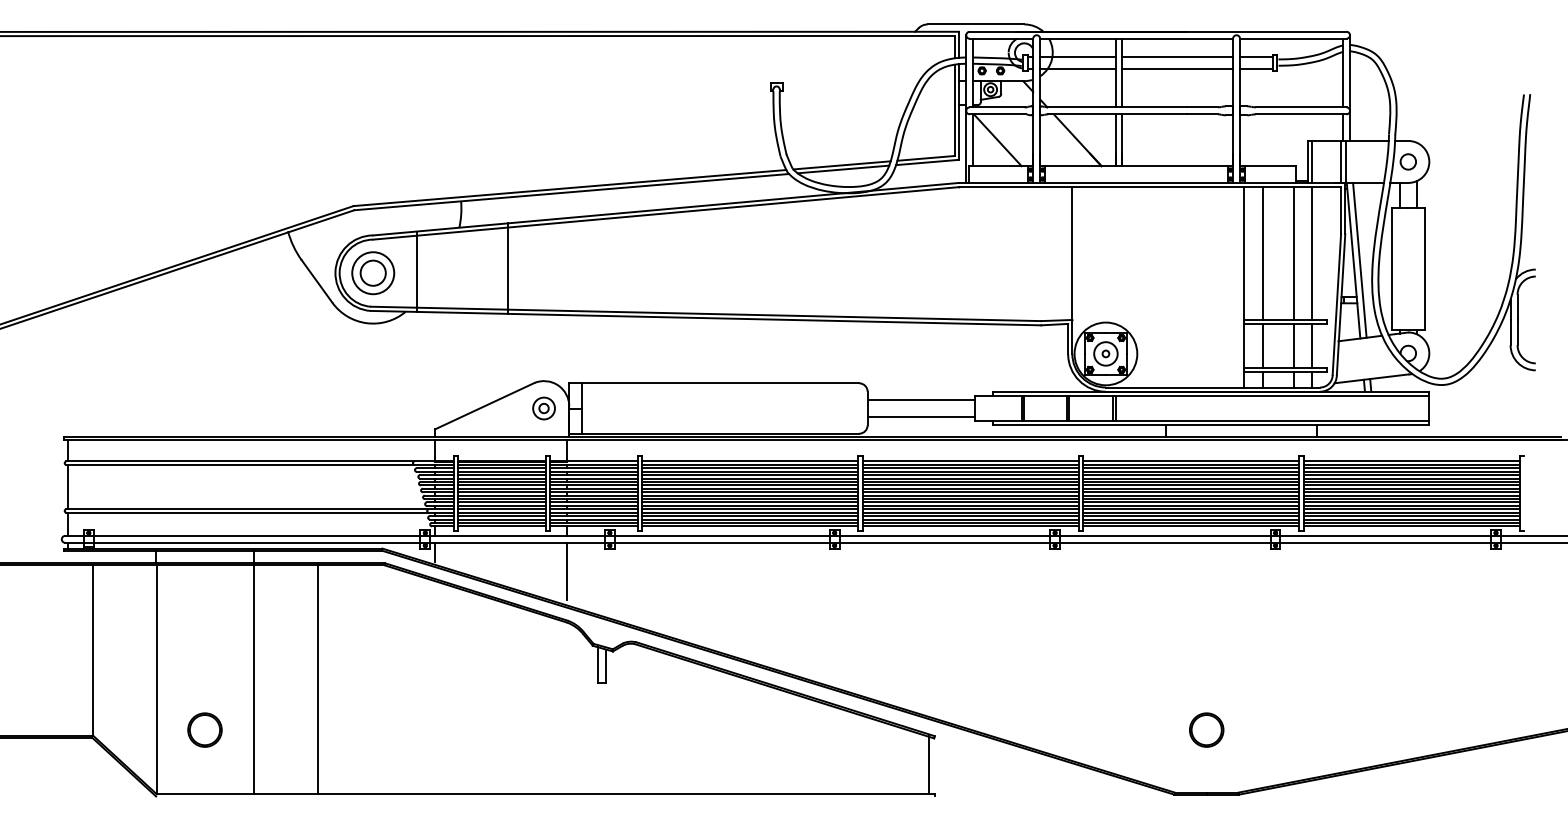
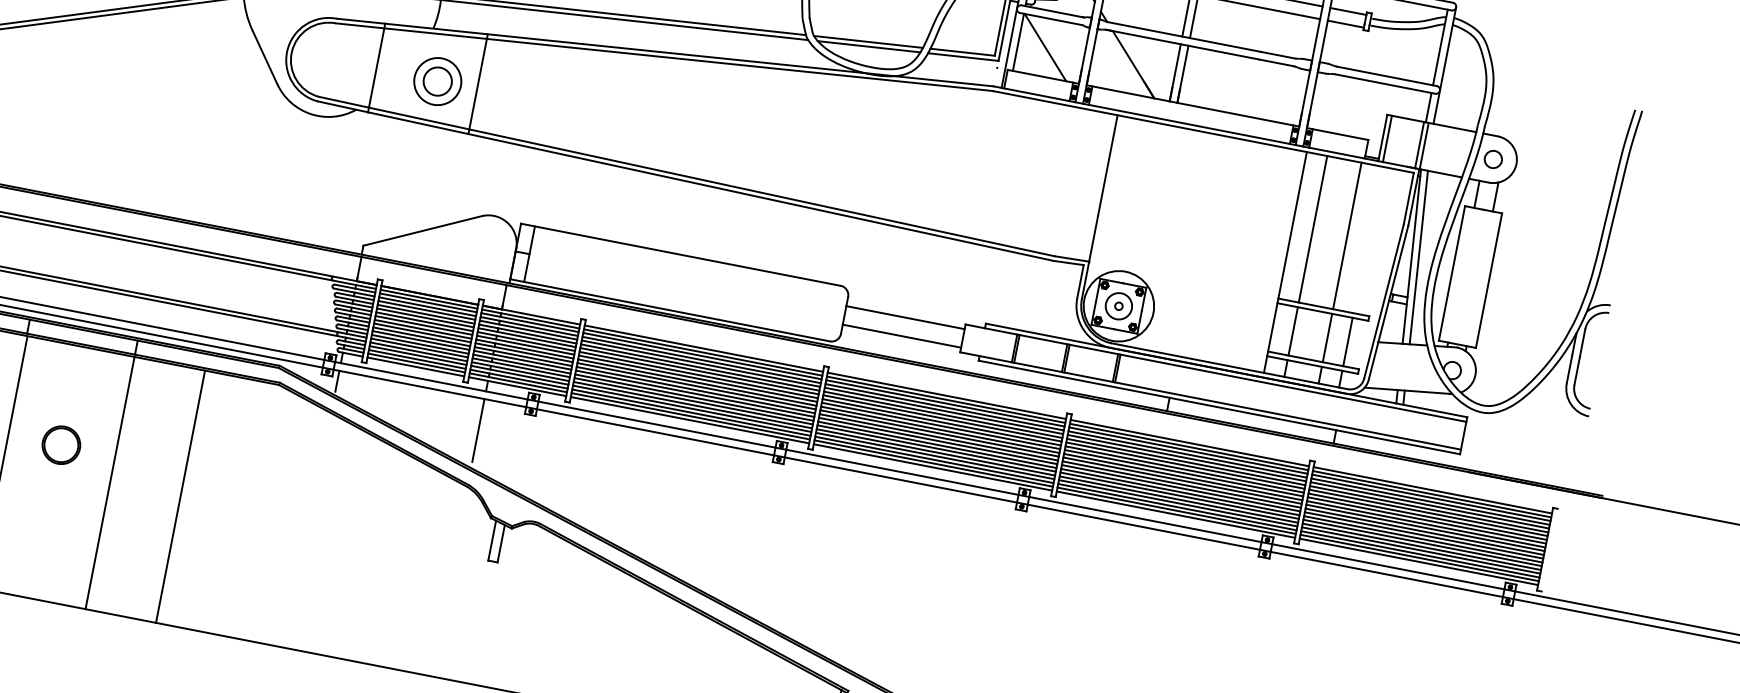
line: (1312, 253) -> (1368, 239), removed
part: (373, 273) -> (438, 81), moved
part: (543, 408) -> (487, 245), removed
part: (204, 729) -> (60, 444), moved

